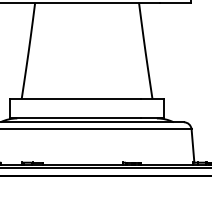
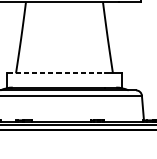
line: (75, 99) -> (55, 73), solid -> dashed

